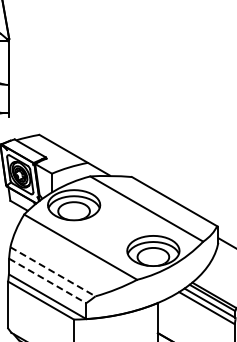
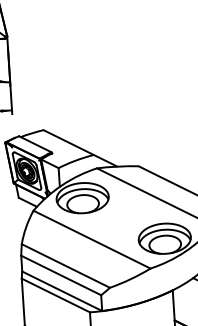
line: (53, 272) -> (66, 266), dashed -> solid
line: (47, 280) -> (61, 275), dashed -> solid

